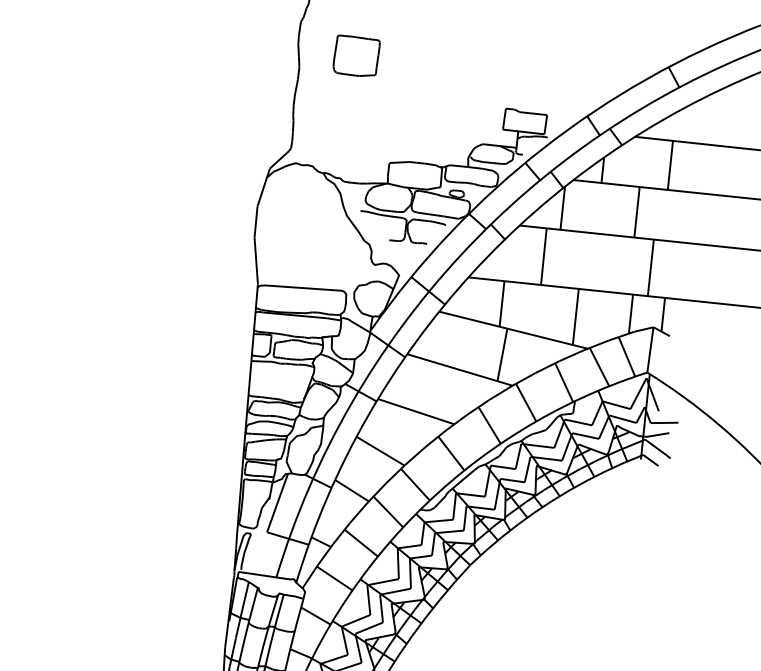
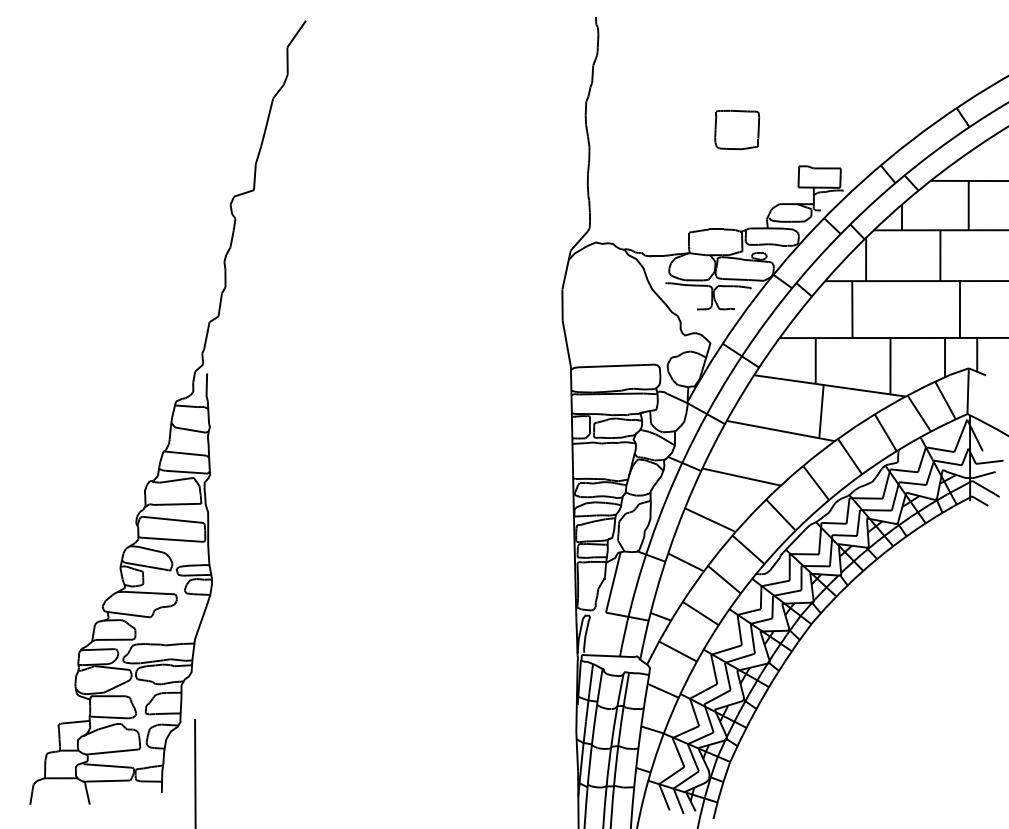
part: (355, 55) -> (736, 129), moved

